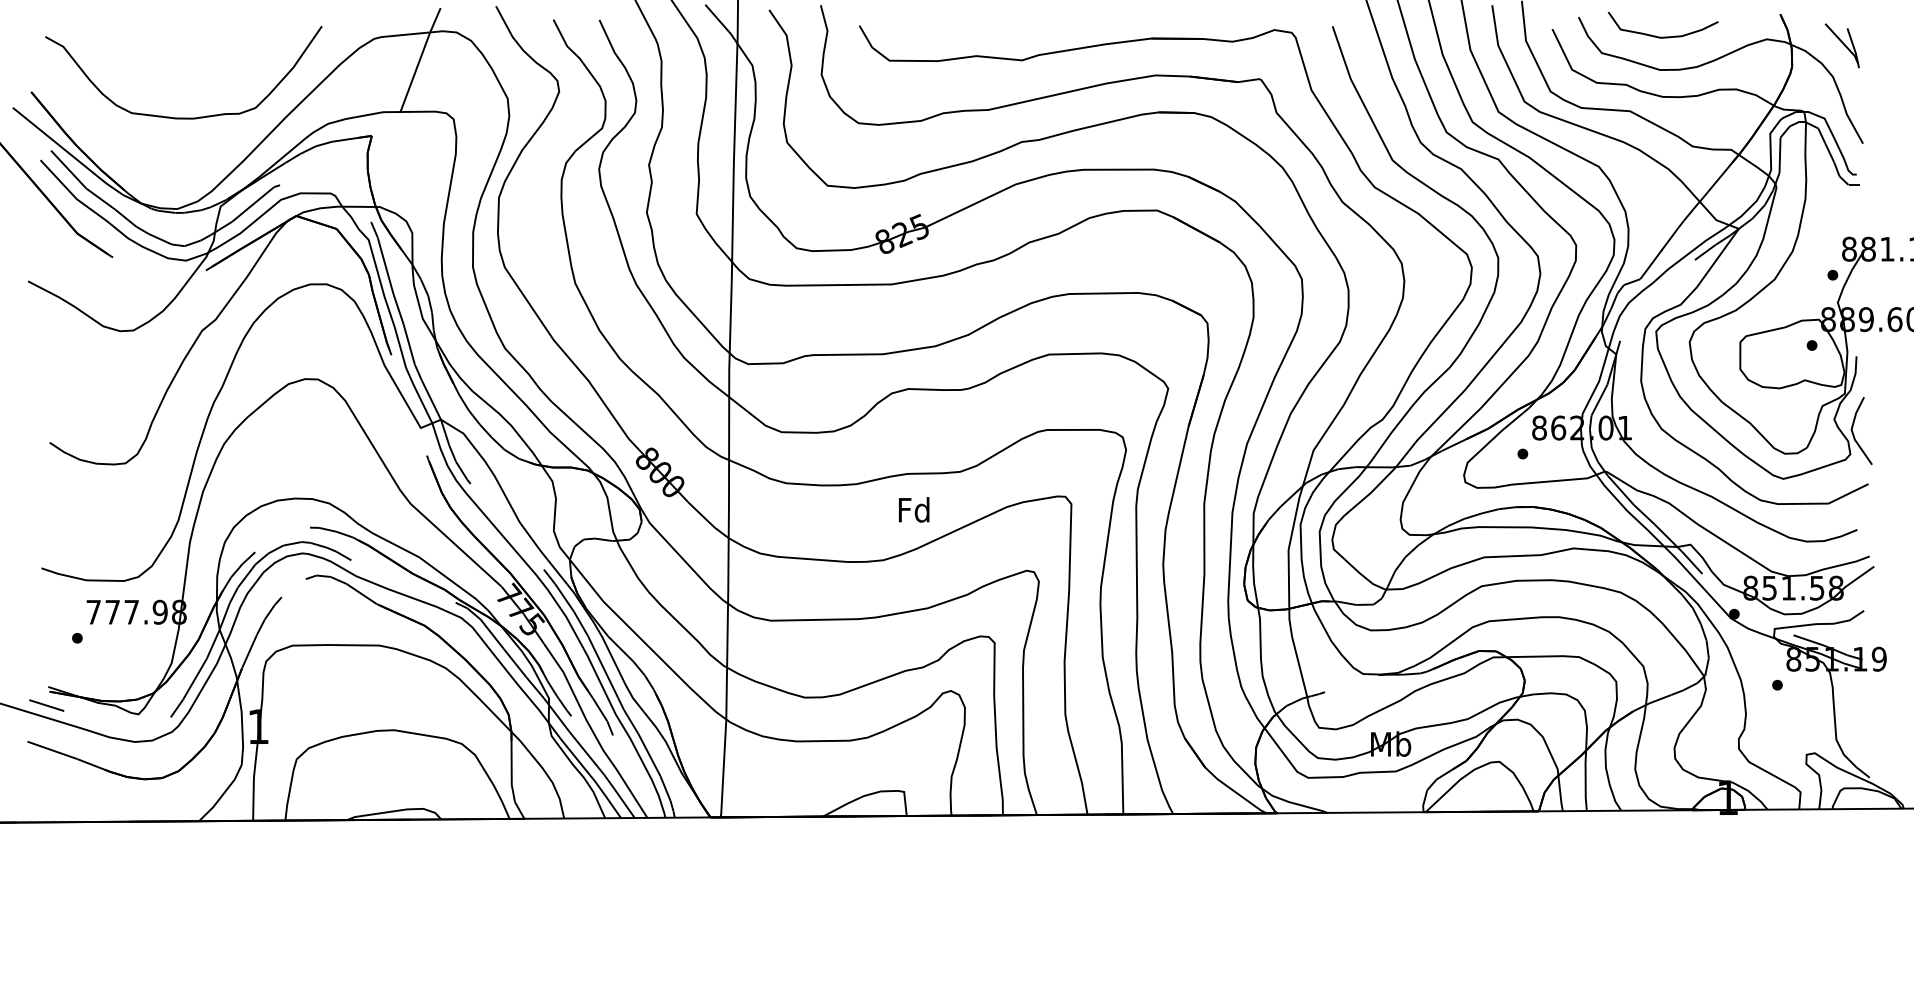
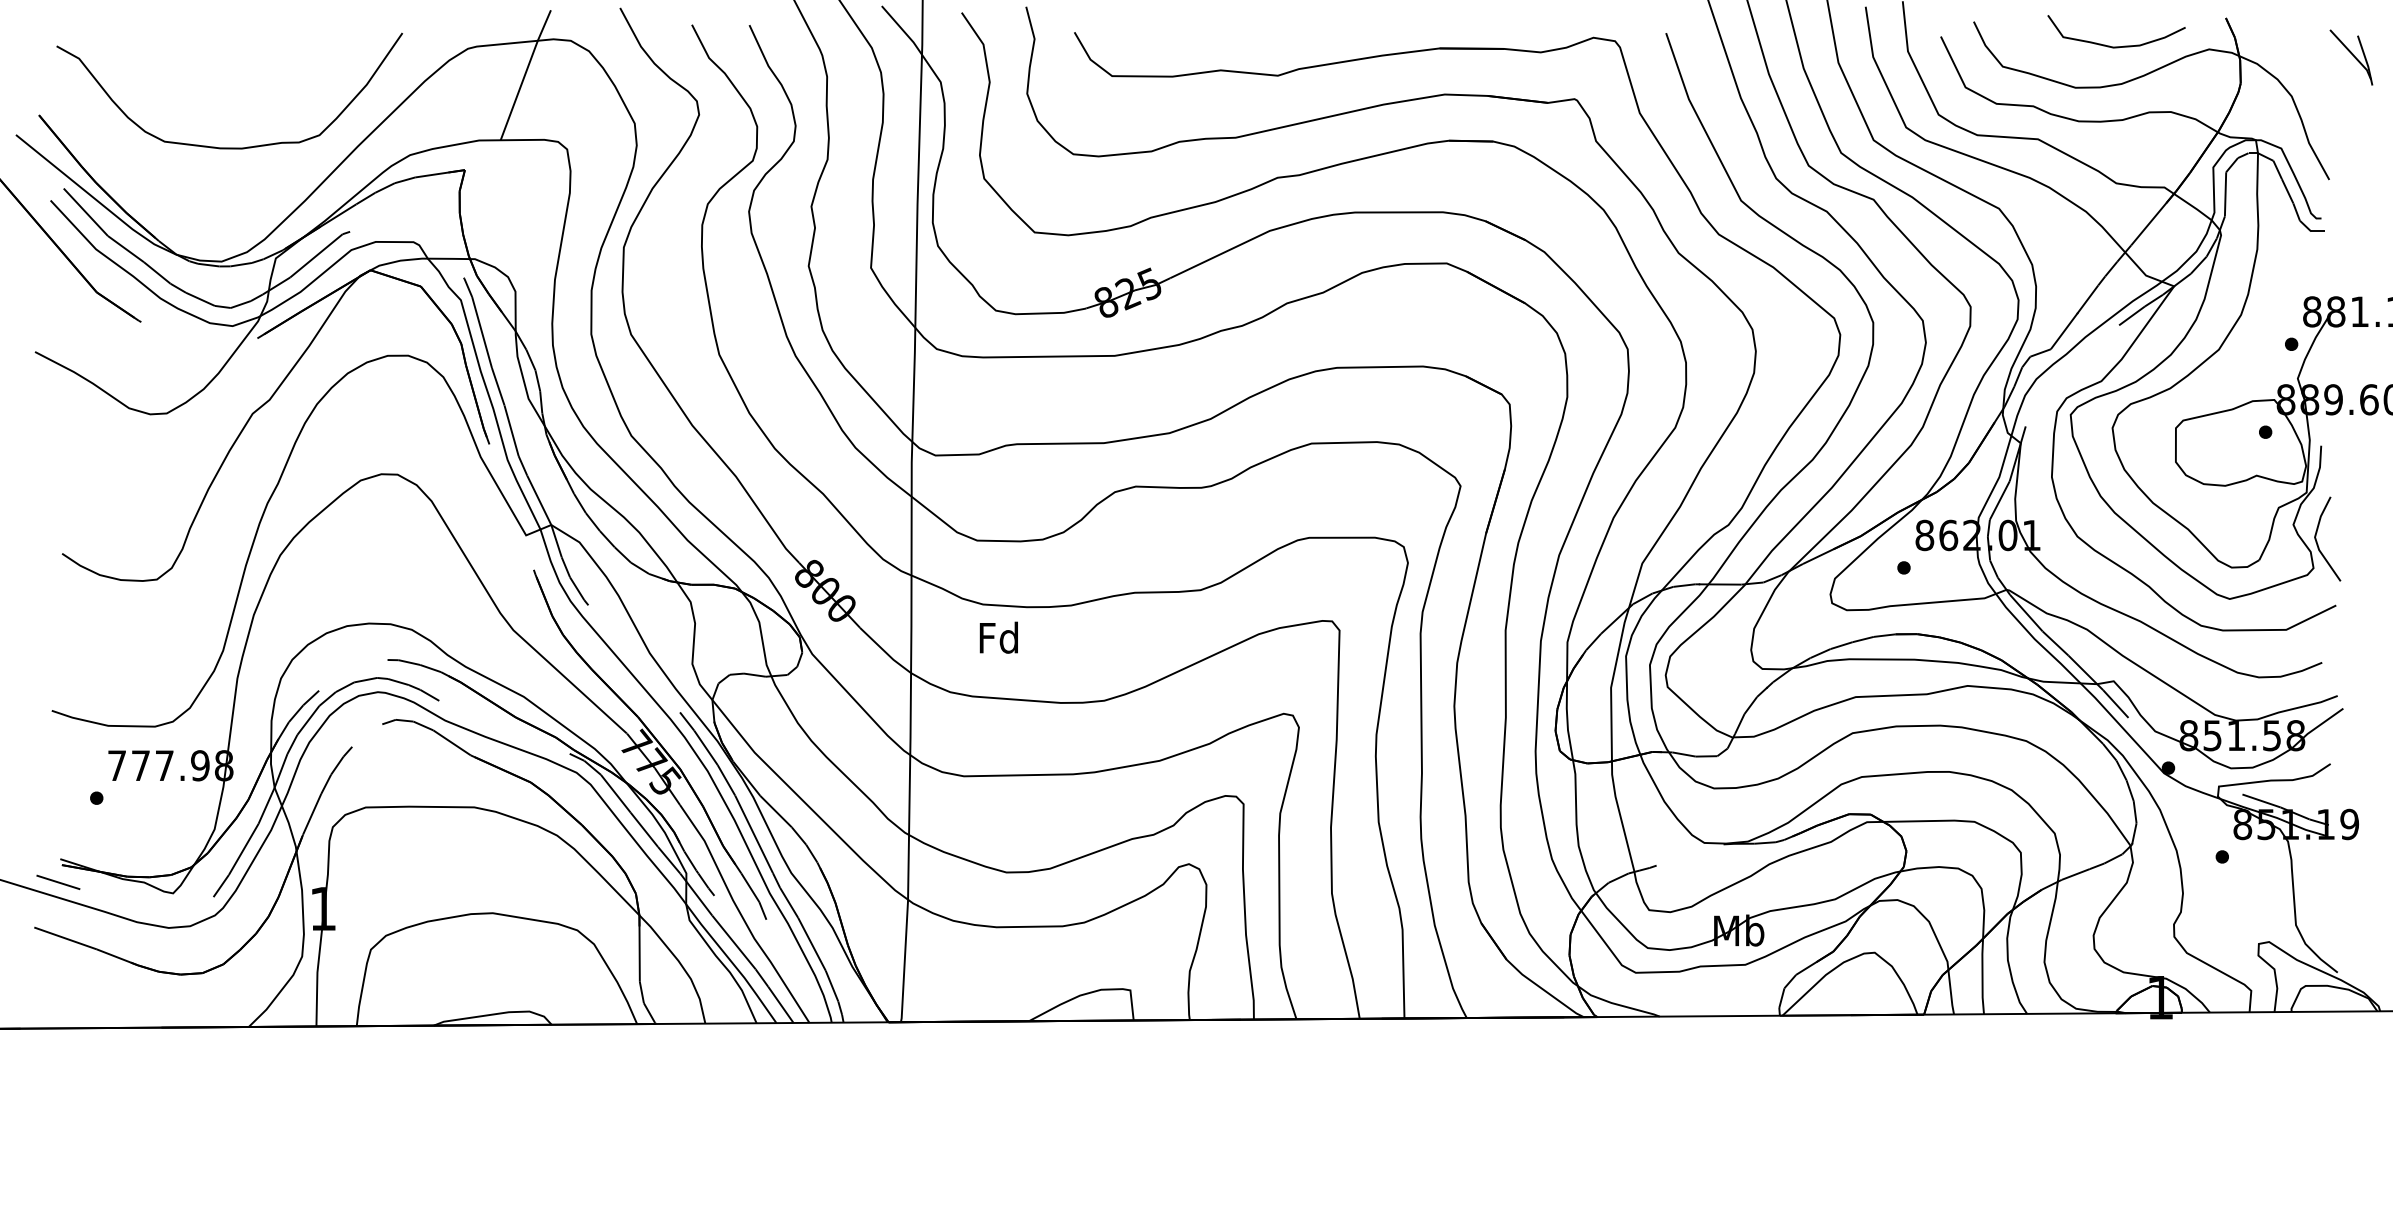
curve: (1663, 37) -> (2116, 46), moved
part: (1842, 45) -> (2351, 57), moved
text: (913, 509) -> (998, 637), moved

